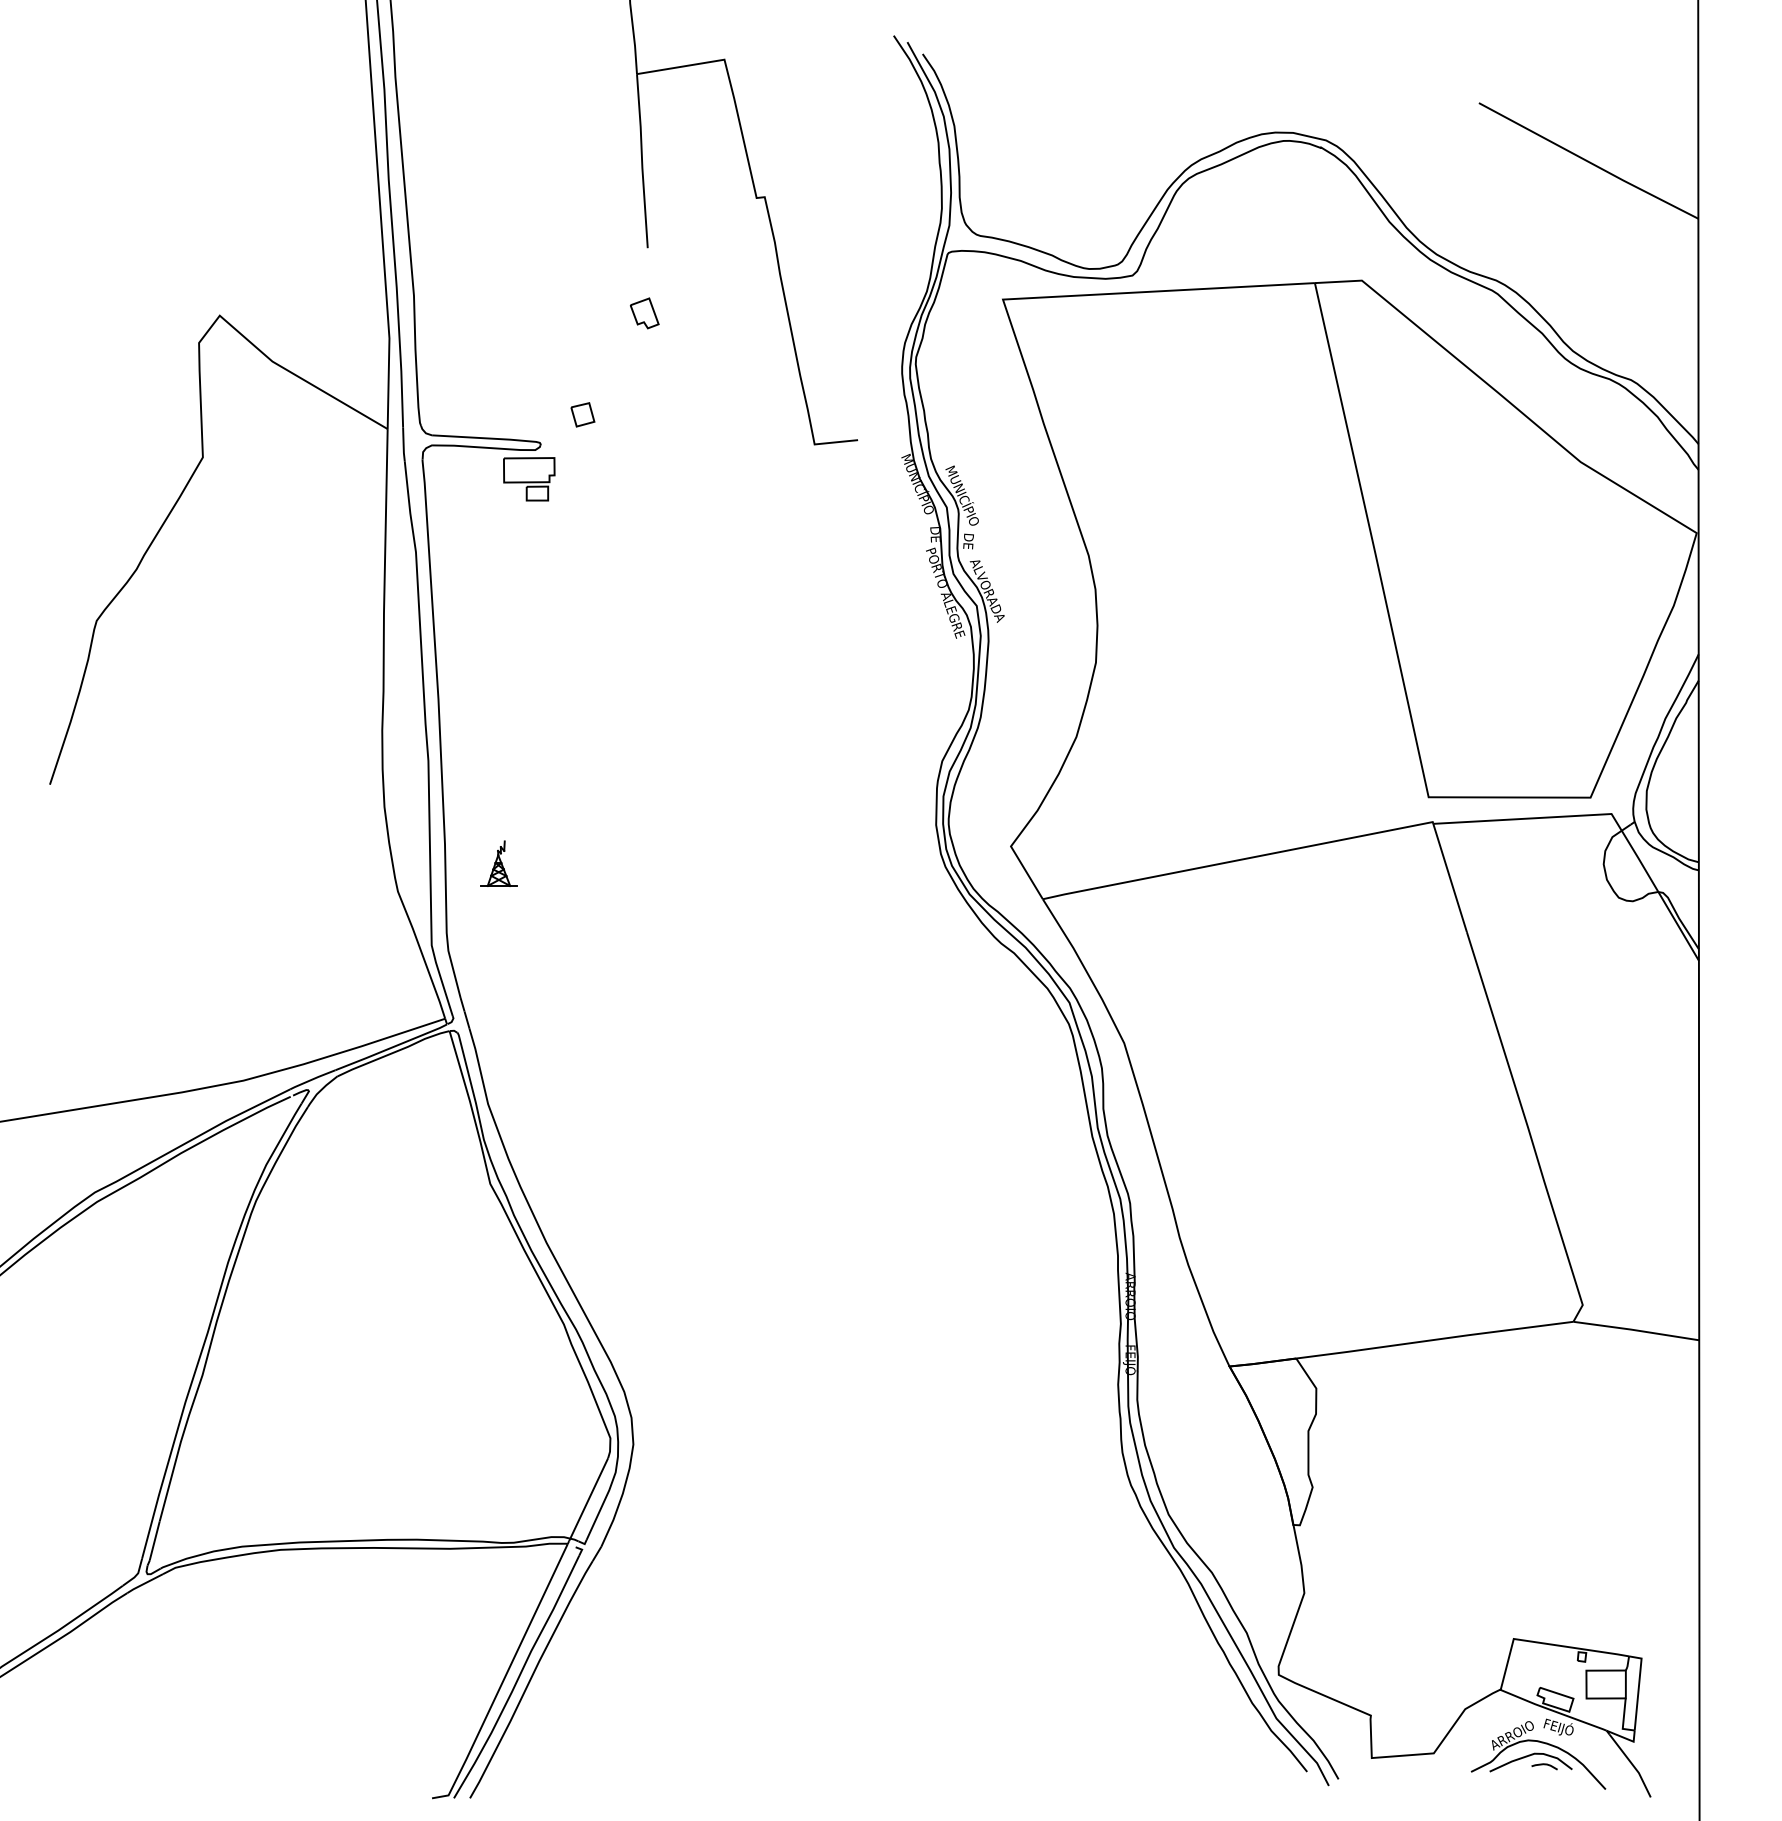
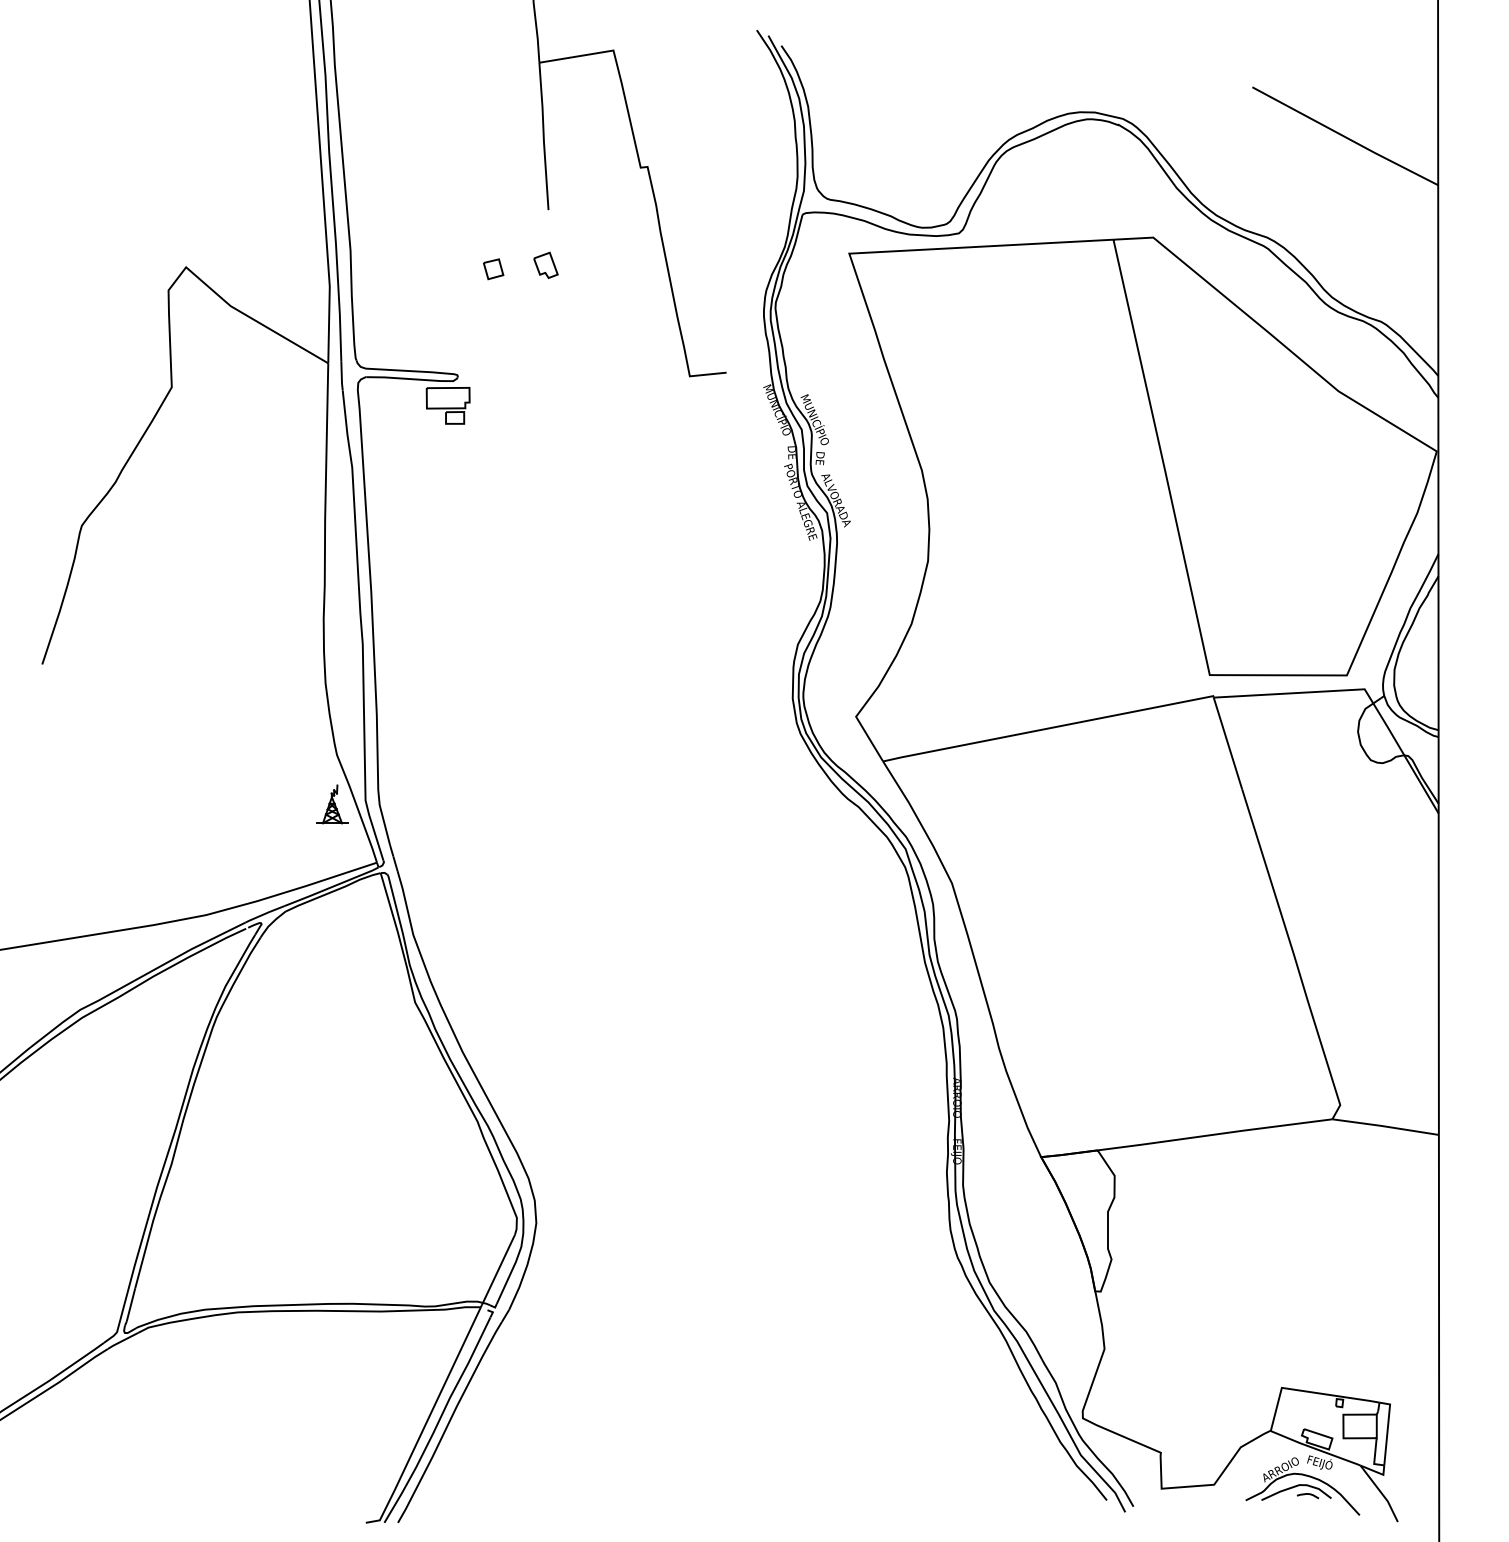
part: (582, 415) -> (493, 269), moved
part: (498, 863) -> (332, 804), moved

